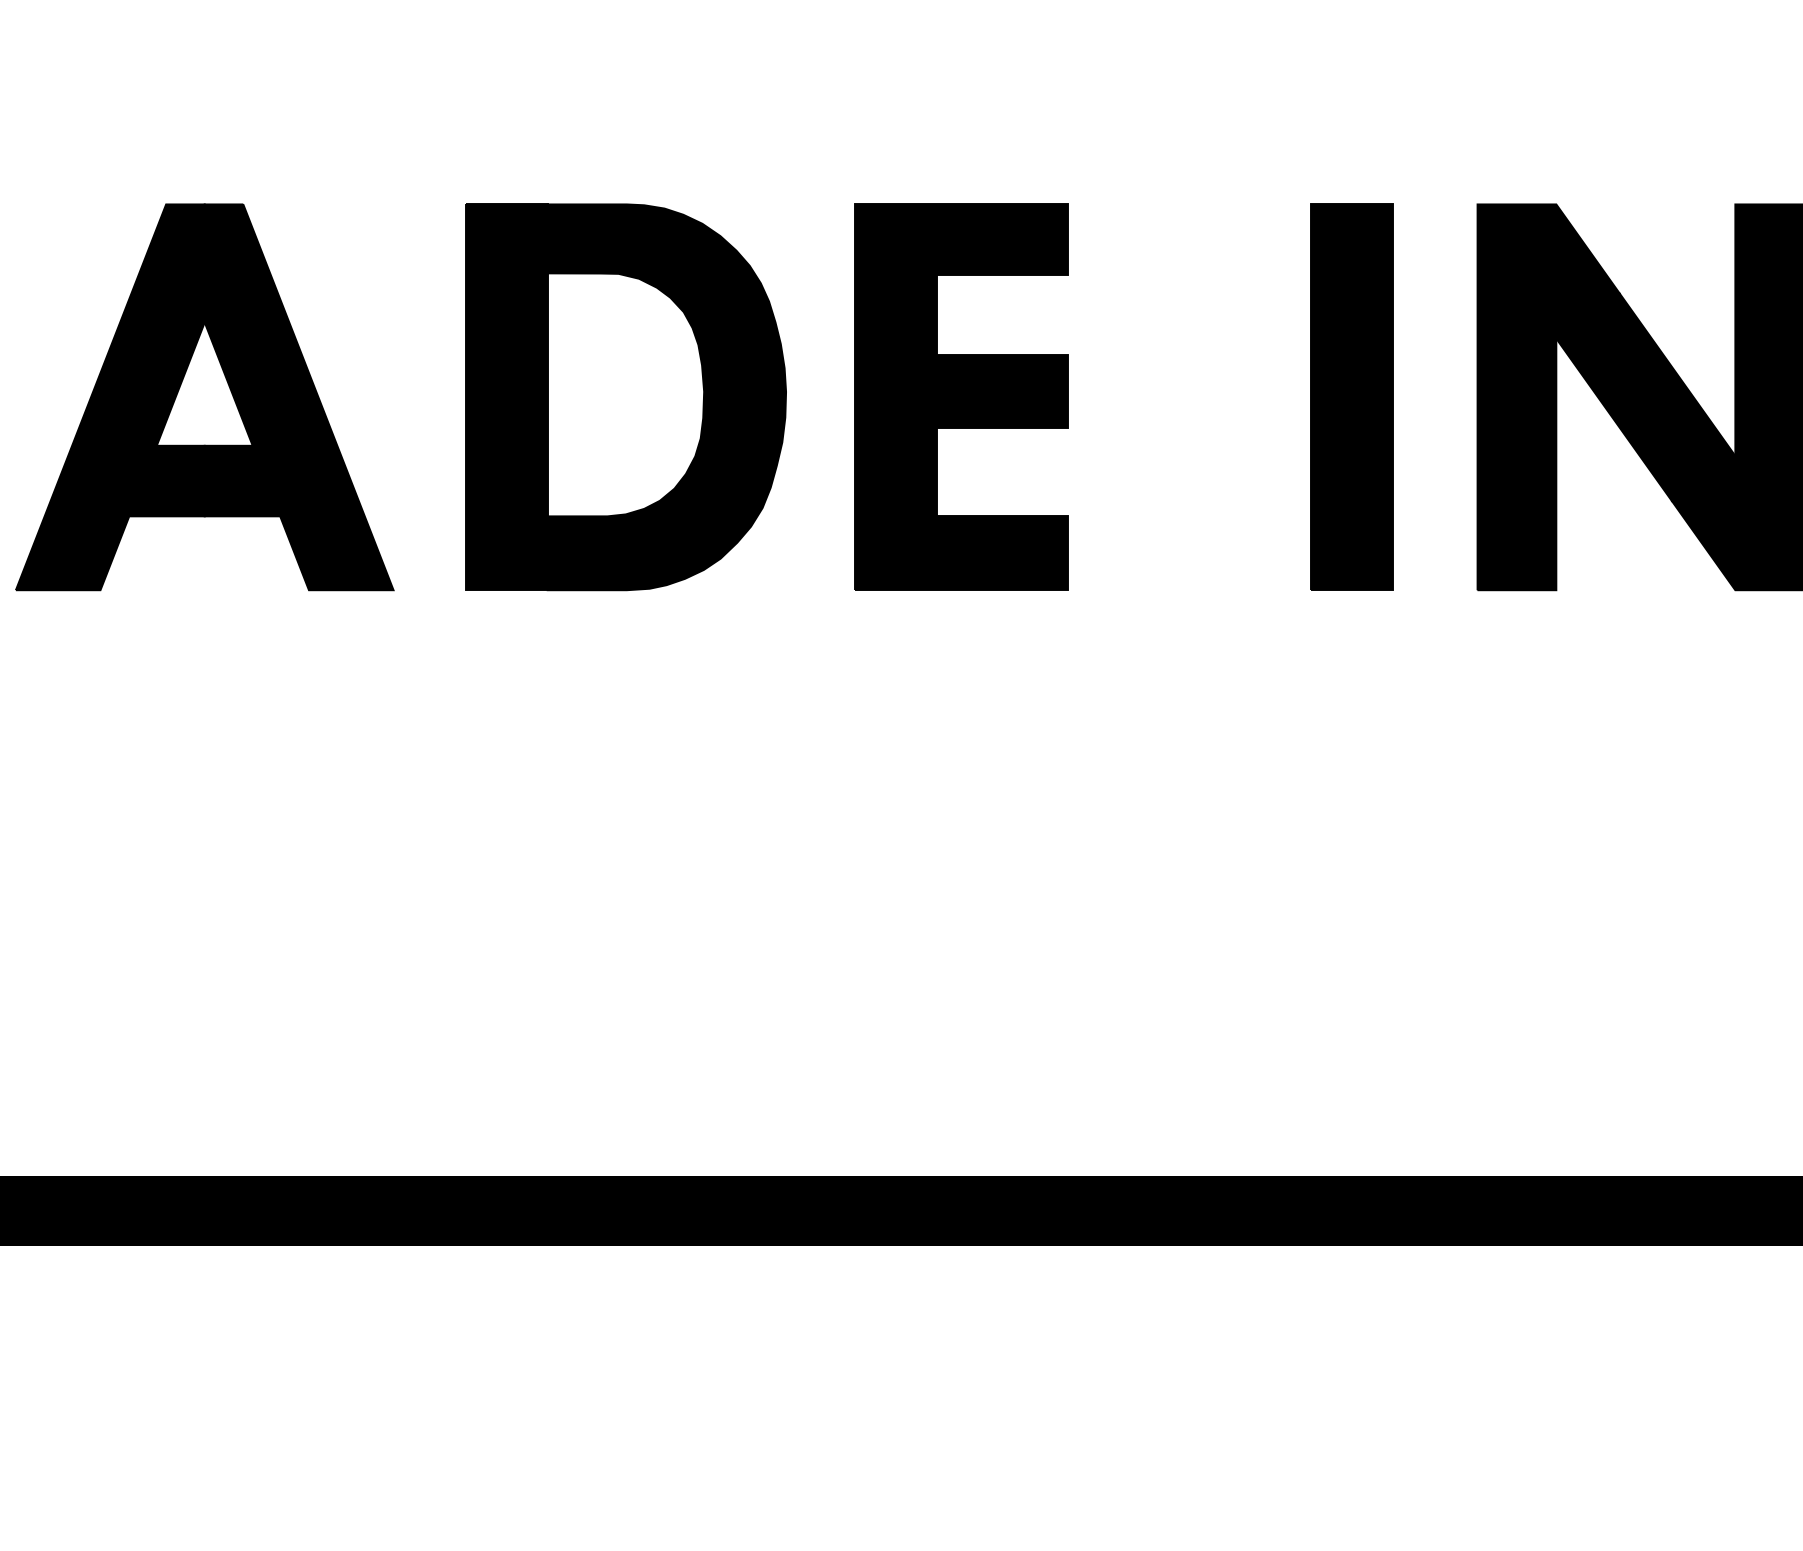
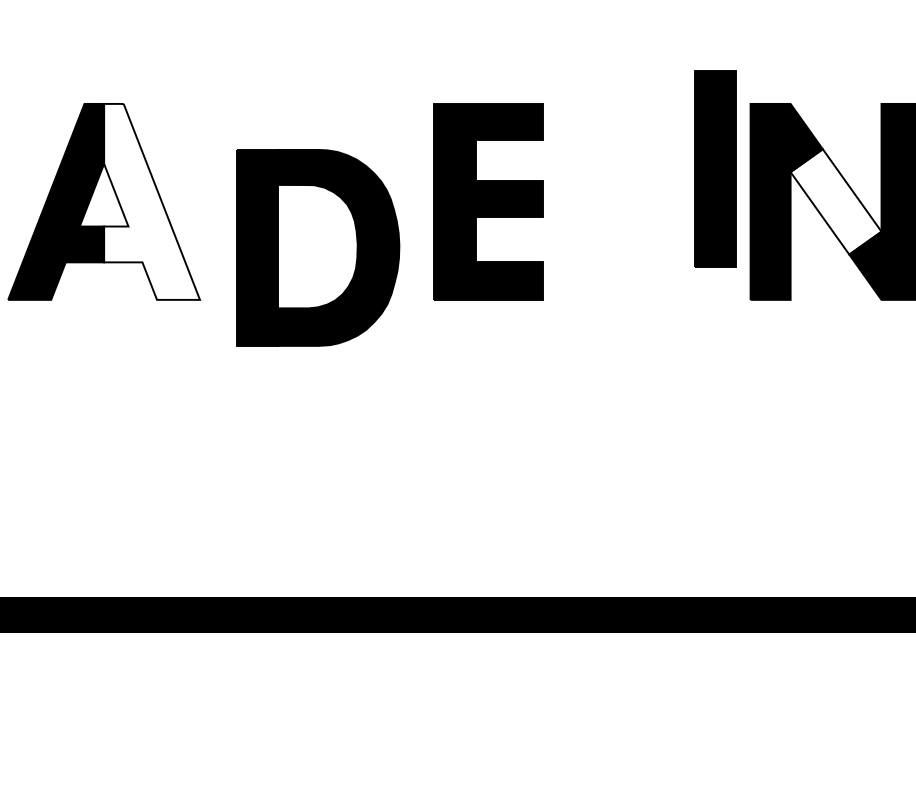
fill: (300, 396) -> (152, 201), removed
part: (626, 396) -> (318, 247), moved
part: (1351, 396) -> (715, 168), moved
fill: (1644, 396) -> (835, 201), removed

